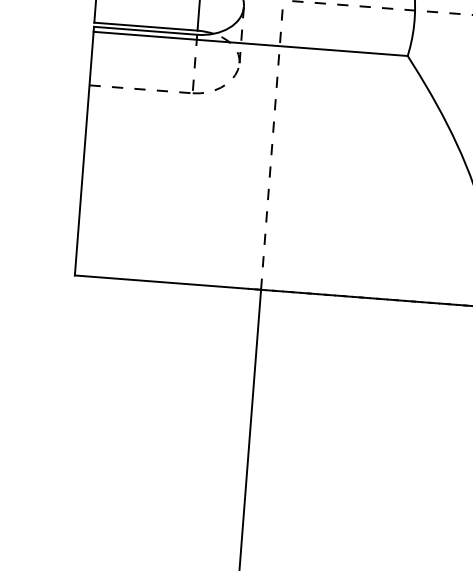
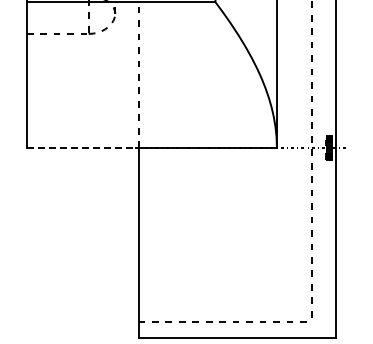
line: (167, 283) -> (82, 148), solid -> dashed

